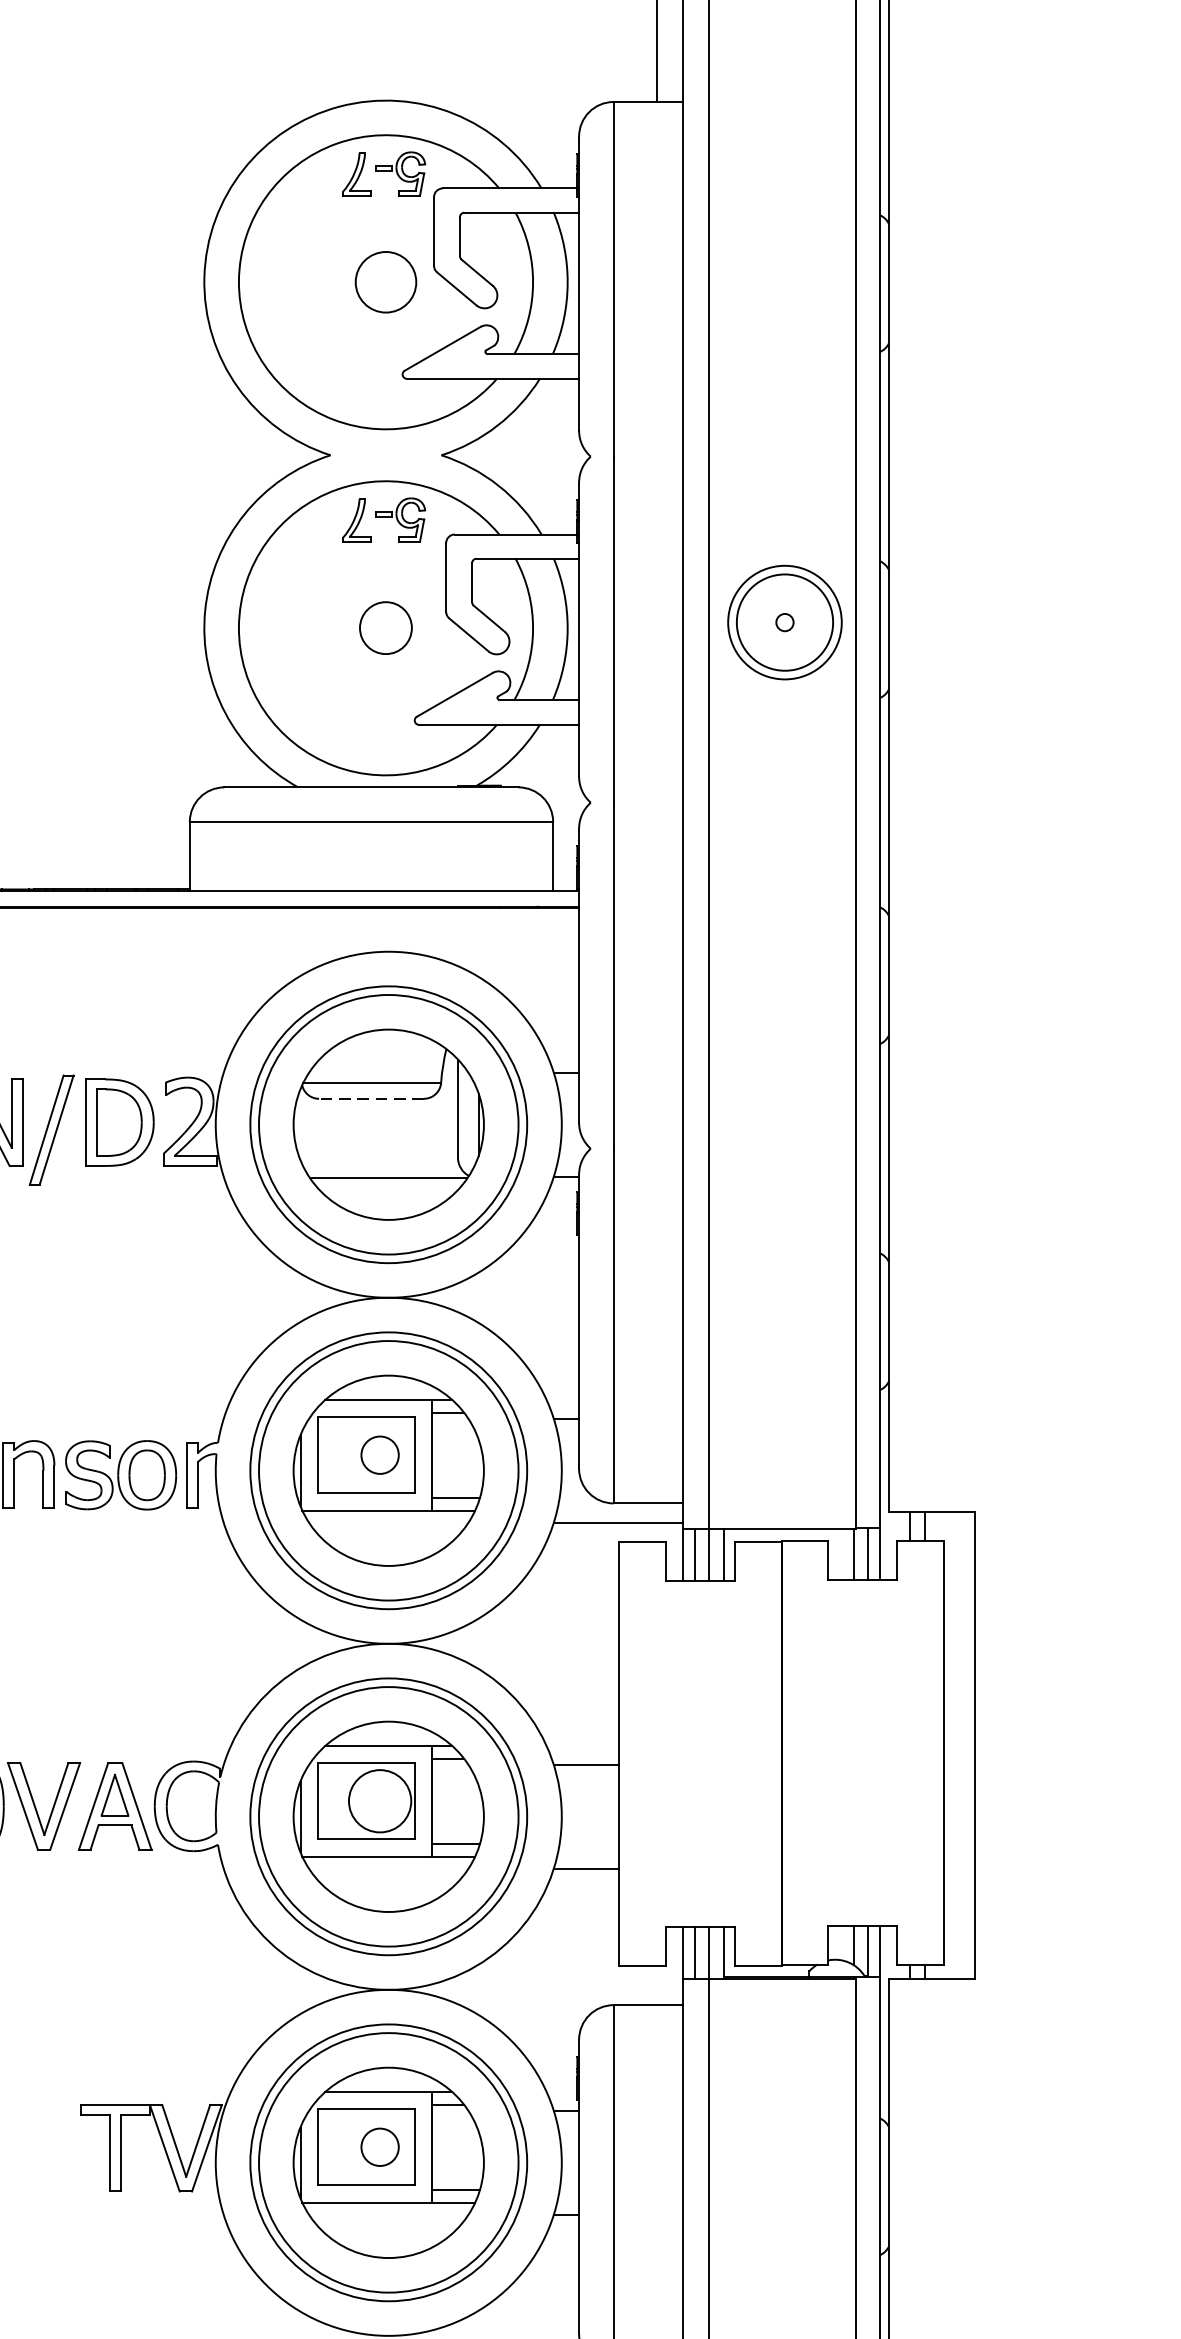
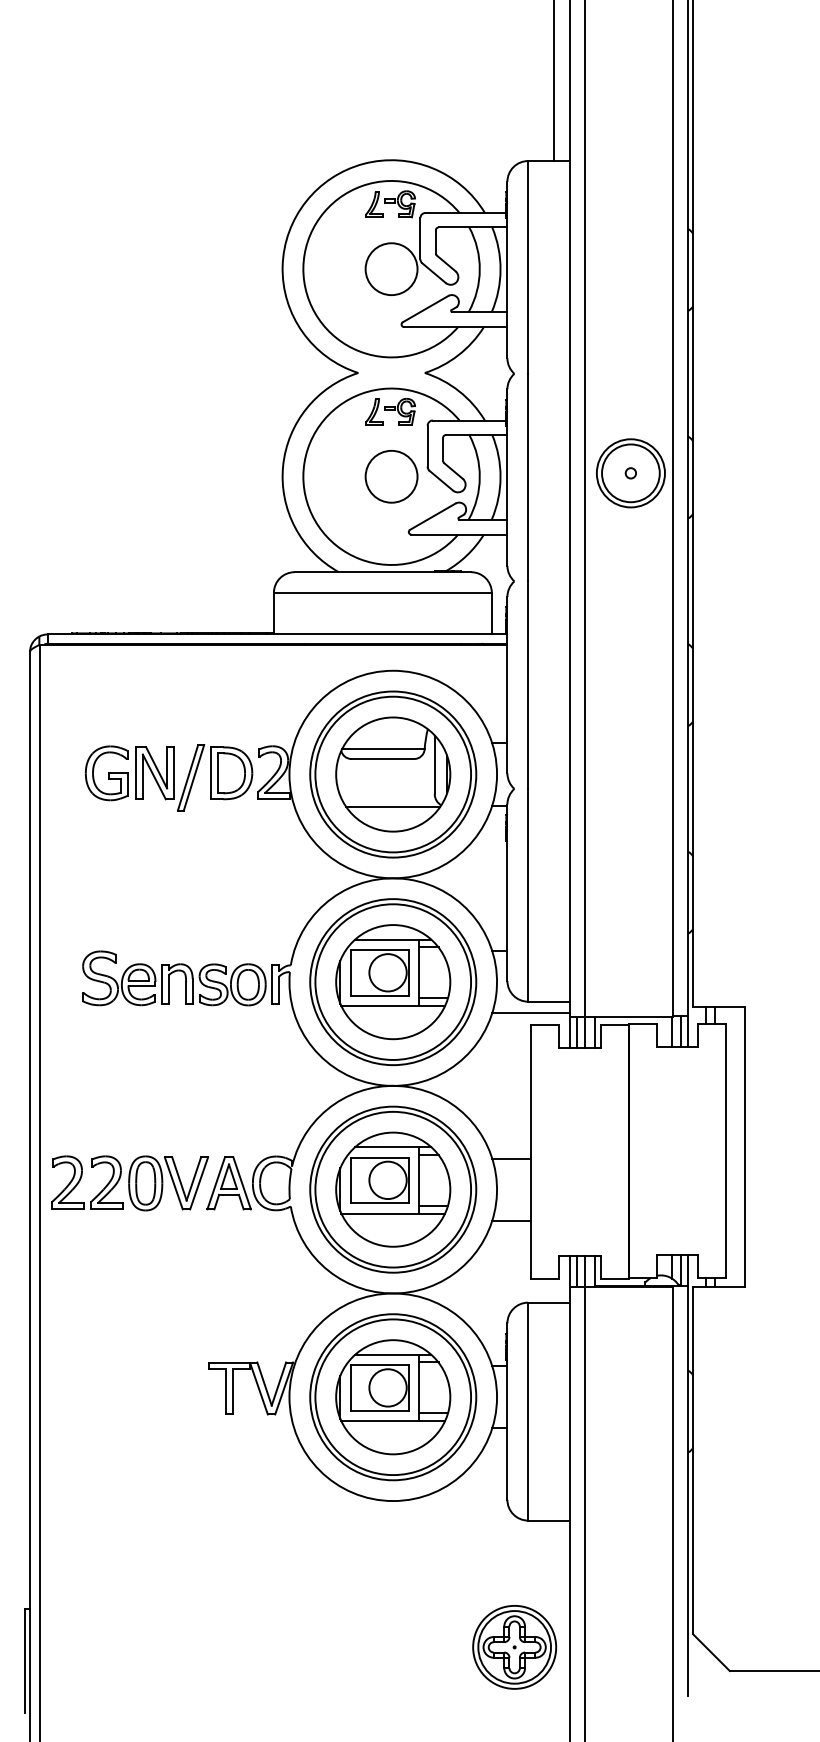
circle: (385, 282) -> (391, 269), size x1.43
circle: (385, 627) -> (391, 476), size x1.67
line: (370, 1099) -> (382, 759), dashed -> solid
circle: (379, 1454) -> (387, 972), size x1.67
circle: (379, 2146) -> (387, 1387), size x1.67

